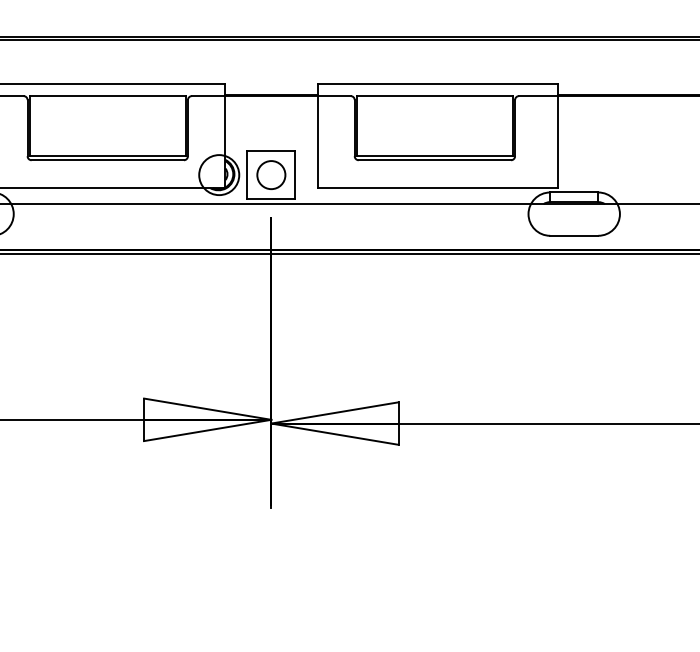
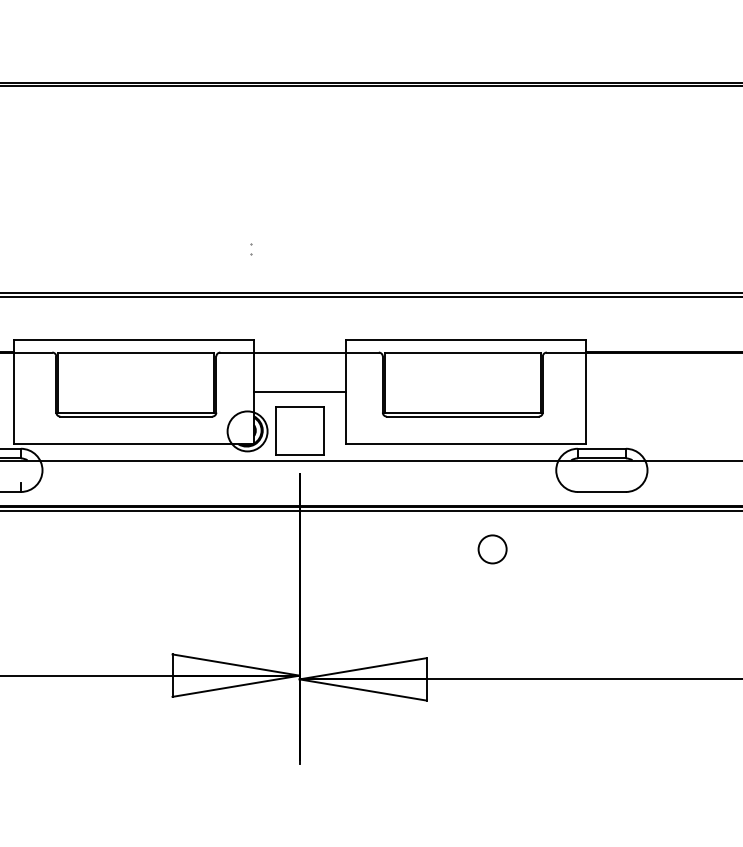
line: (271, 95) -> (299, 391), moved
circle: (271, 175) -> (492, 549), moved

